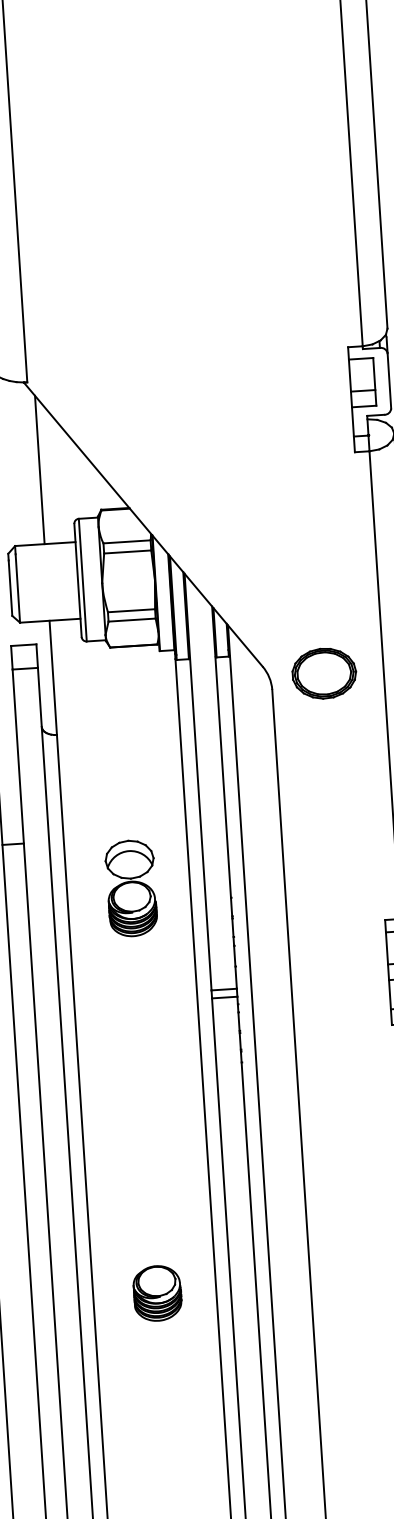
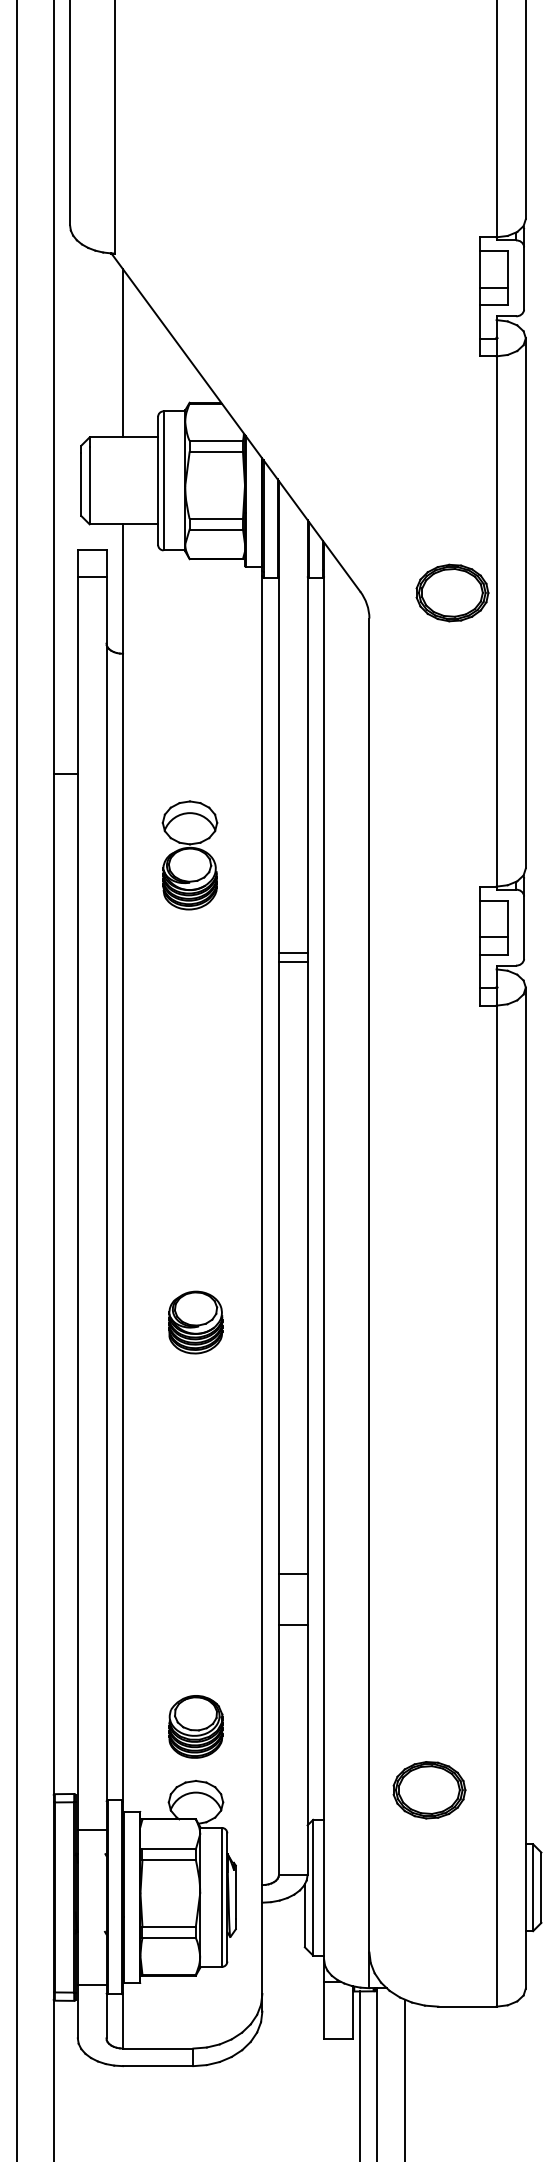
part: (324, 673) -> (452, 592), moved
part: (131, 888) -> (189, 855), moved
part: (157, 1293) -> (195, 1322), moved

